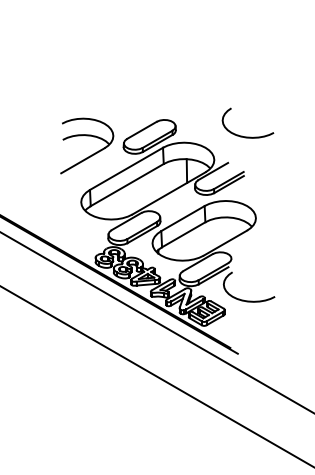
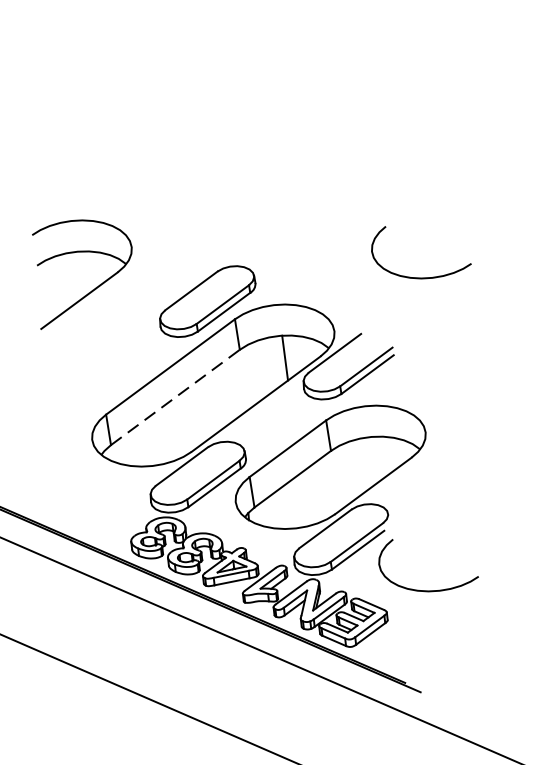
curve: (242, 135) -> (412, 275), moved
part: (87, 136) -> (82, 253), moved
line: (127, 184) -> (175, 396), solid -> dashed

